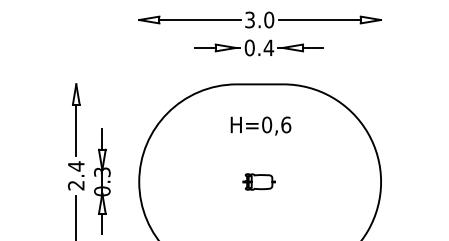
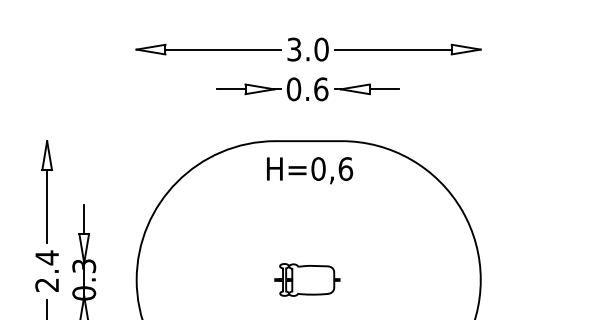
text: (268, 47) -> (320, 88), 0.4 -> 0.6
text: (260, 125) -> (309, 169), moved
part: (258, 181) -> (306, 279), size x1.43

